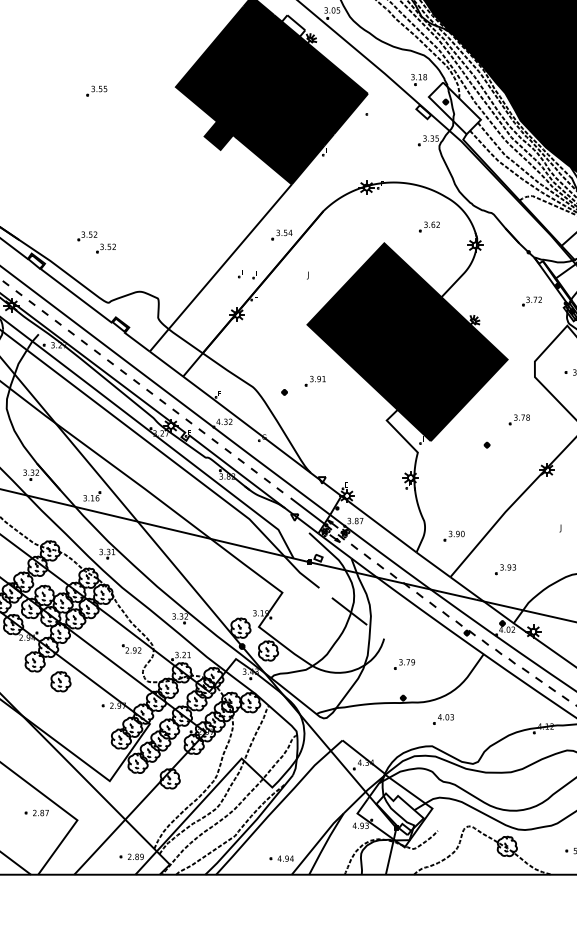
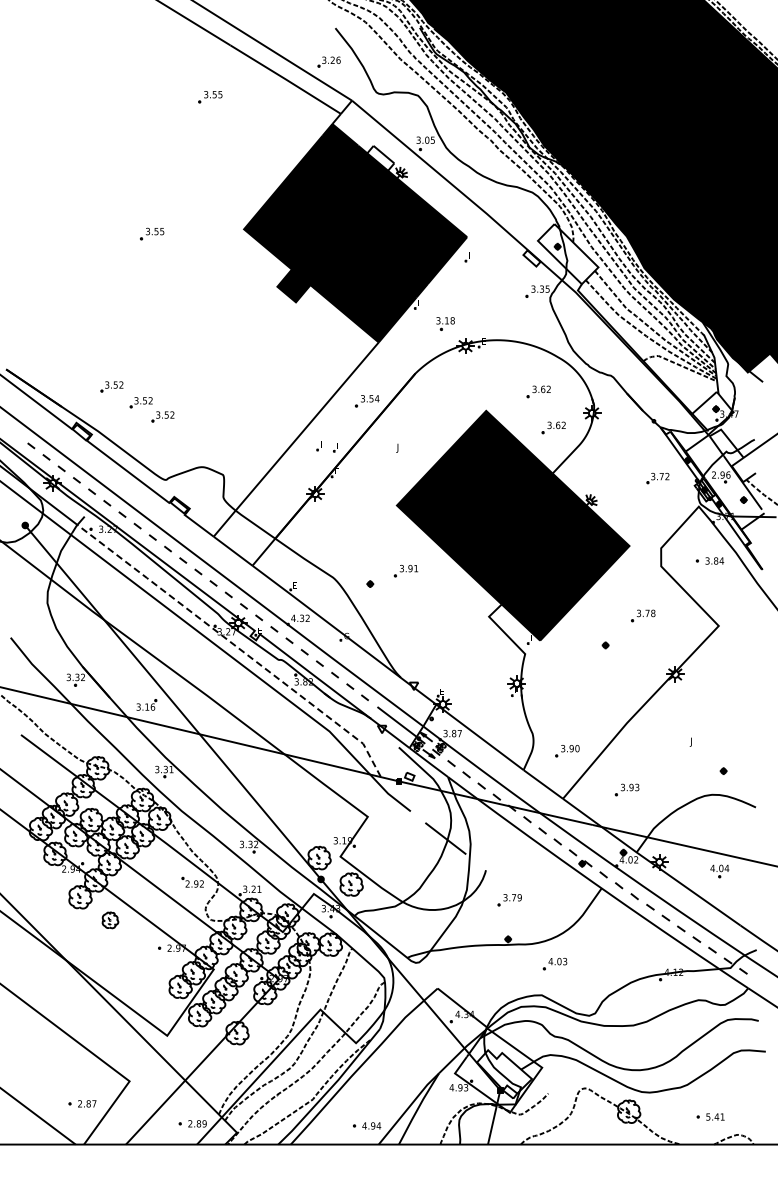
part: (418, 79) -> (445, 323), moved
part: (61, 222) -> (111, 386), added
part: (442, 257) -> (553, 427), added
line: (167, 445) -> (234, 645), solid -> dashed
part: (60, 681) -> (110, 920), size x0.7
part: (36, 812) -> (82, 1103), moved

